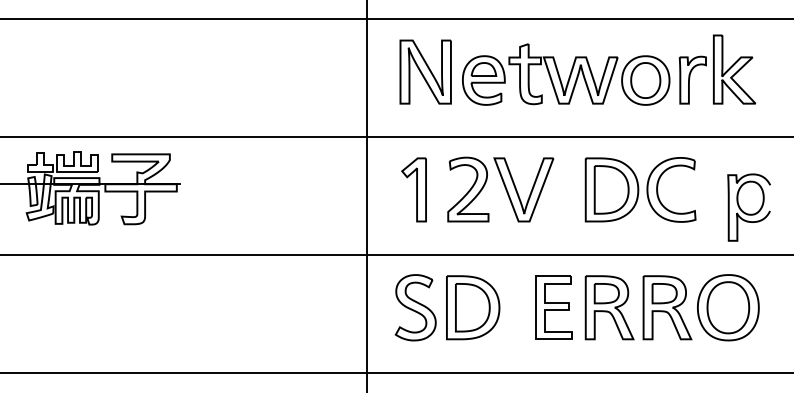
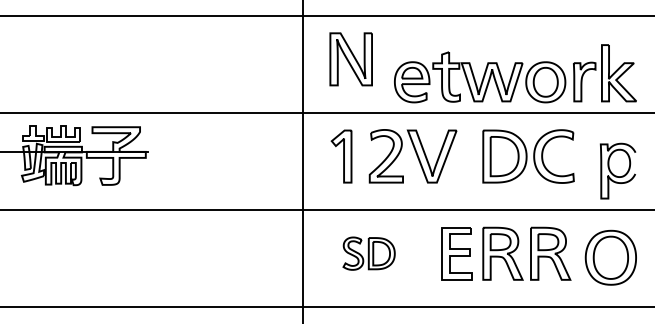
part: (609, 69) -> (515, 73), moved
part: (446, 307) -> (368, 253), size x0.6
part: (727, 307) -> (610, 257), moved

